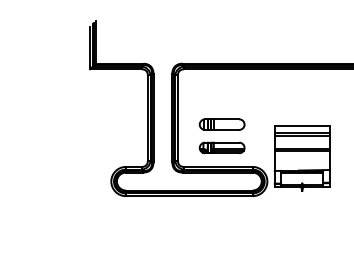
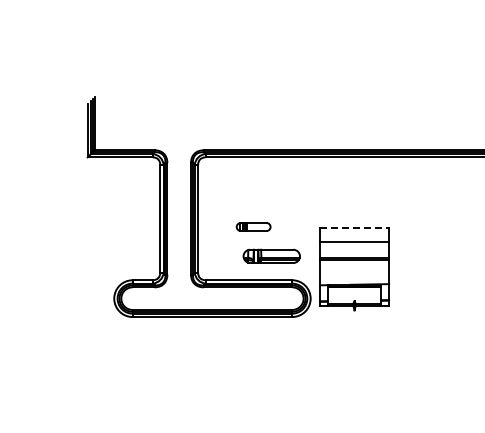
part: (221, 124) -> (253, 226), size x0.6
line: (302, 125) -> (354, 228), solid -> dashed
line: (302, 132) -> (354, 236), removed
part: (221, 147) -> (271, 255), moved

